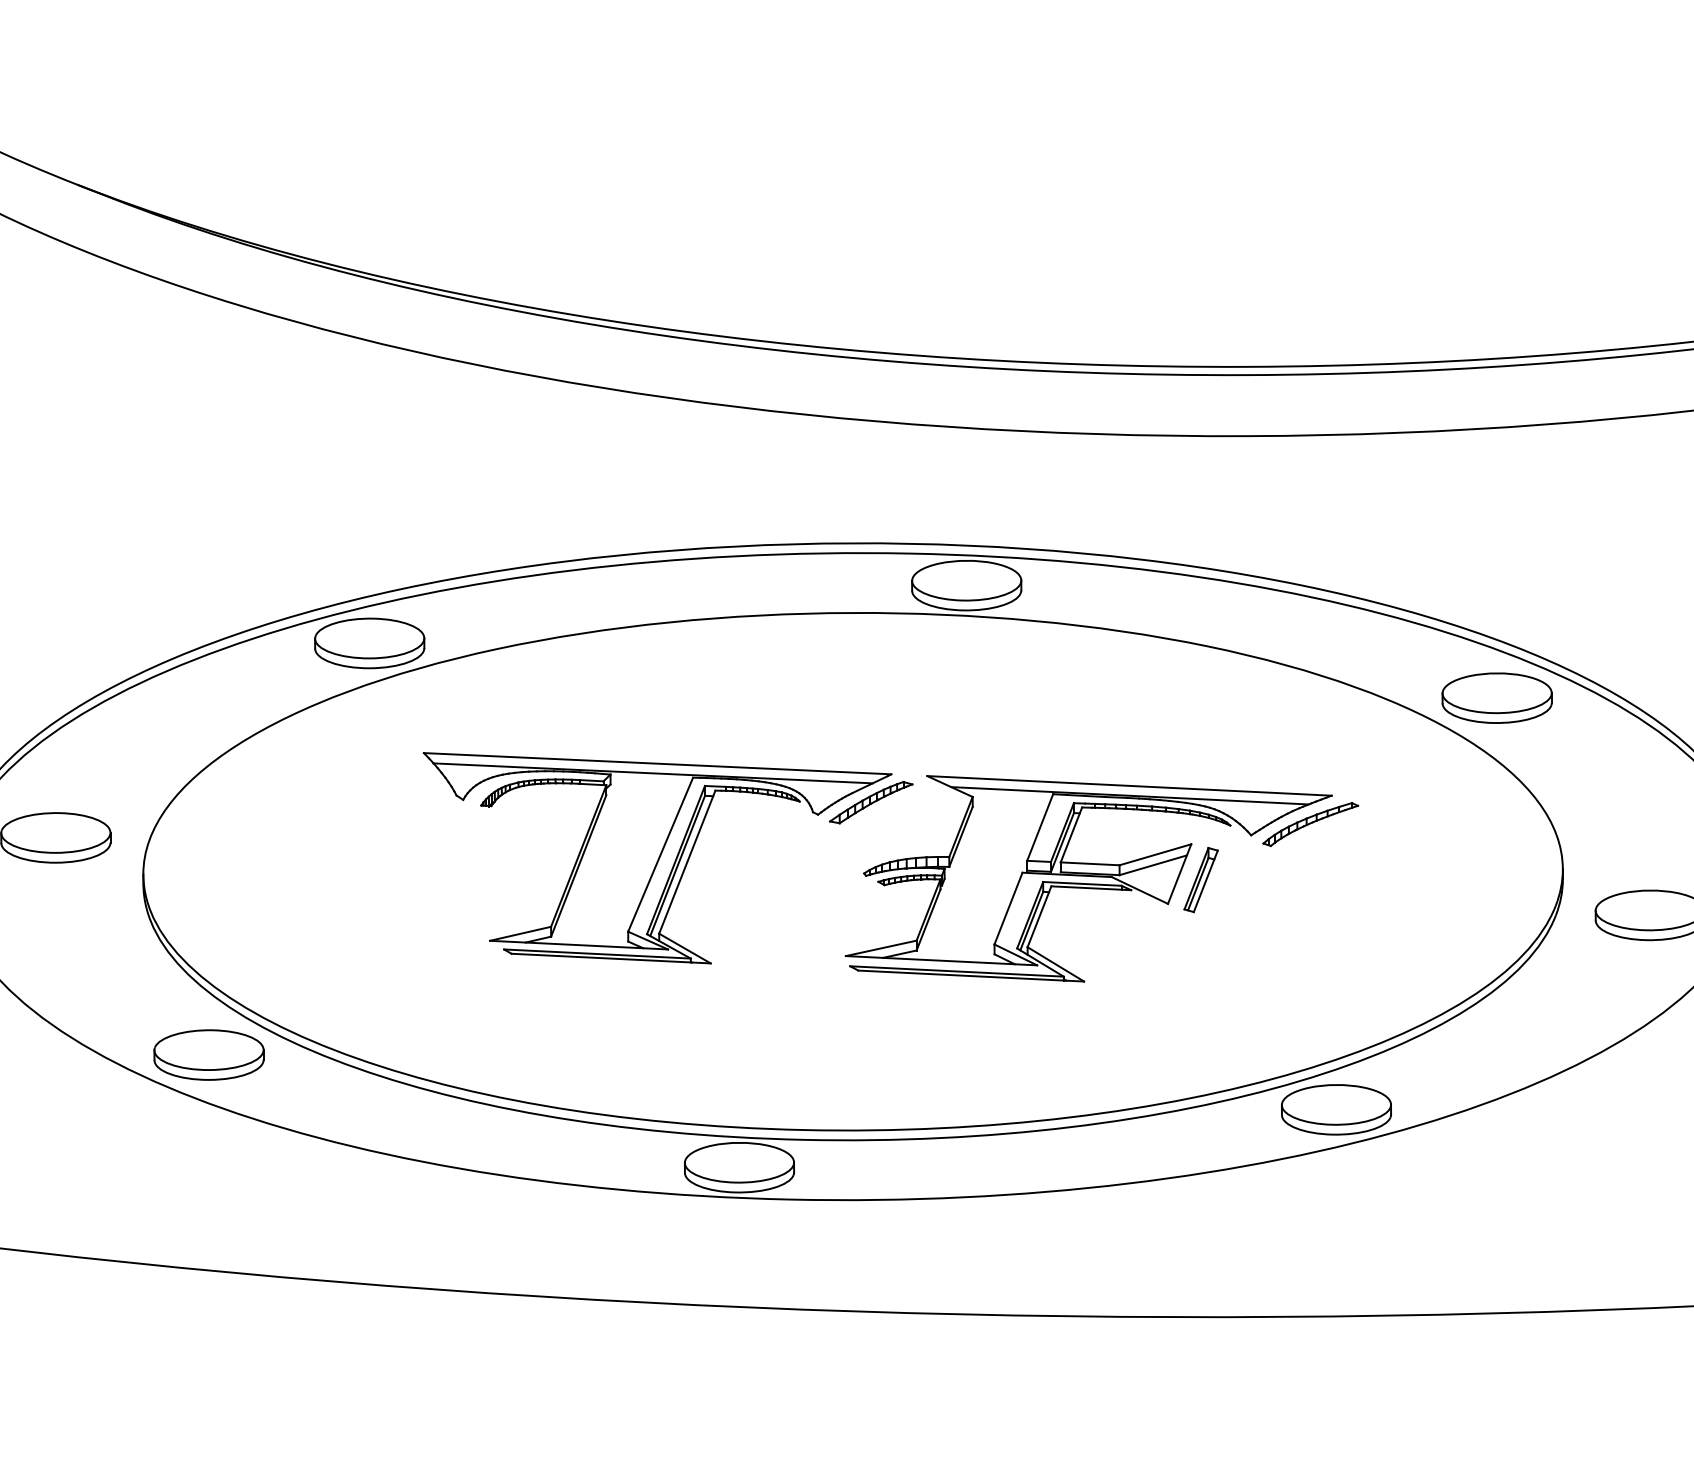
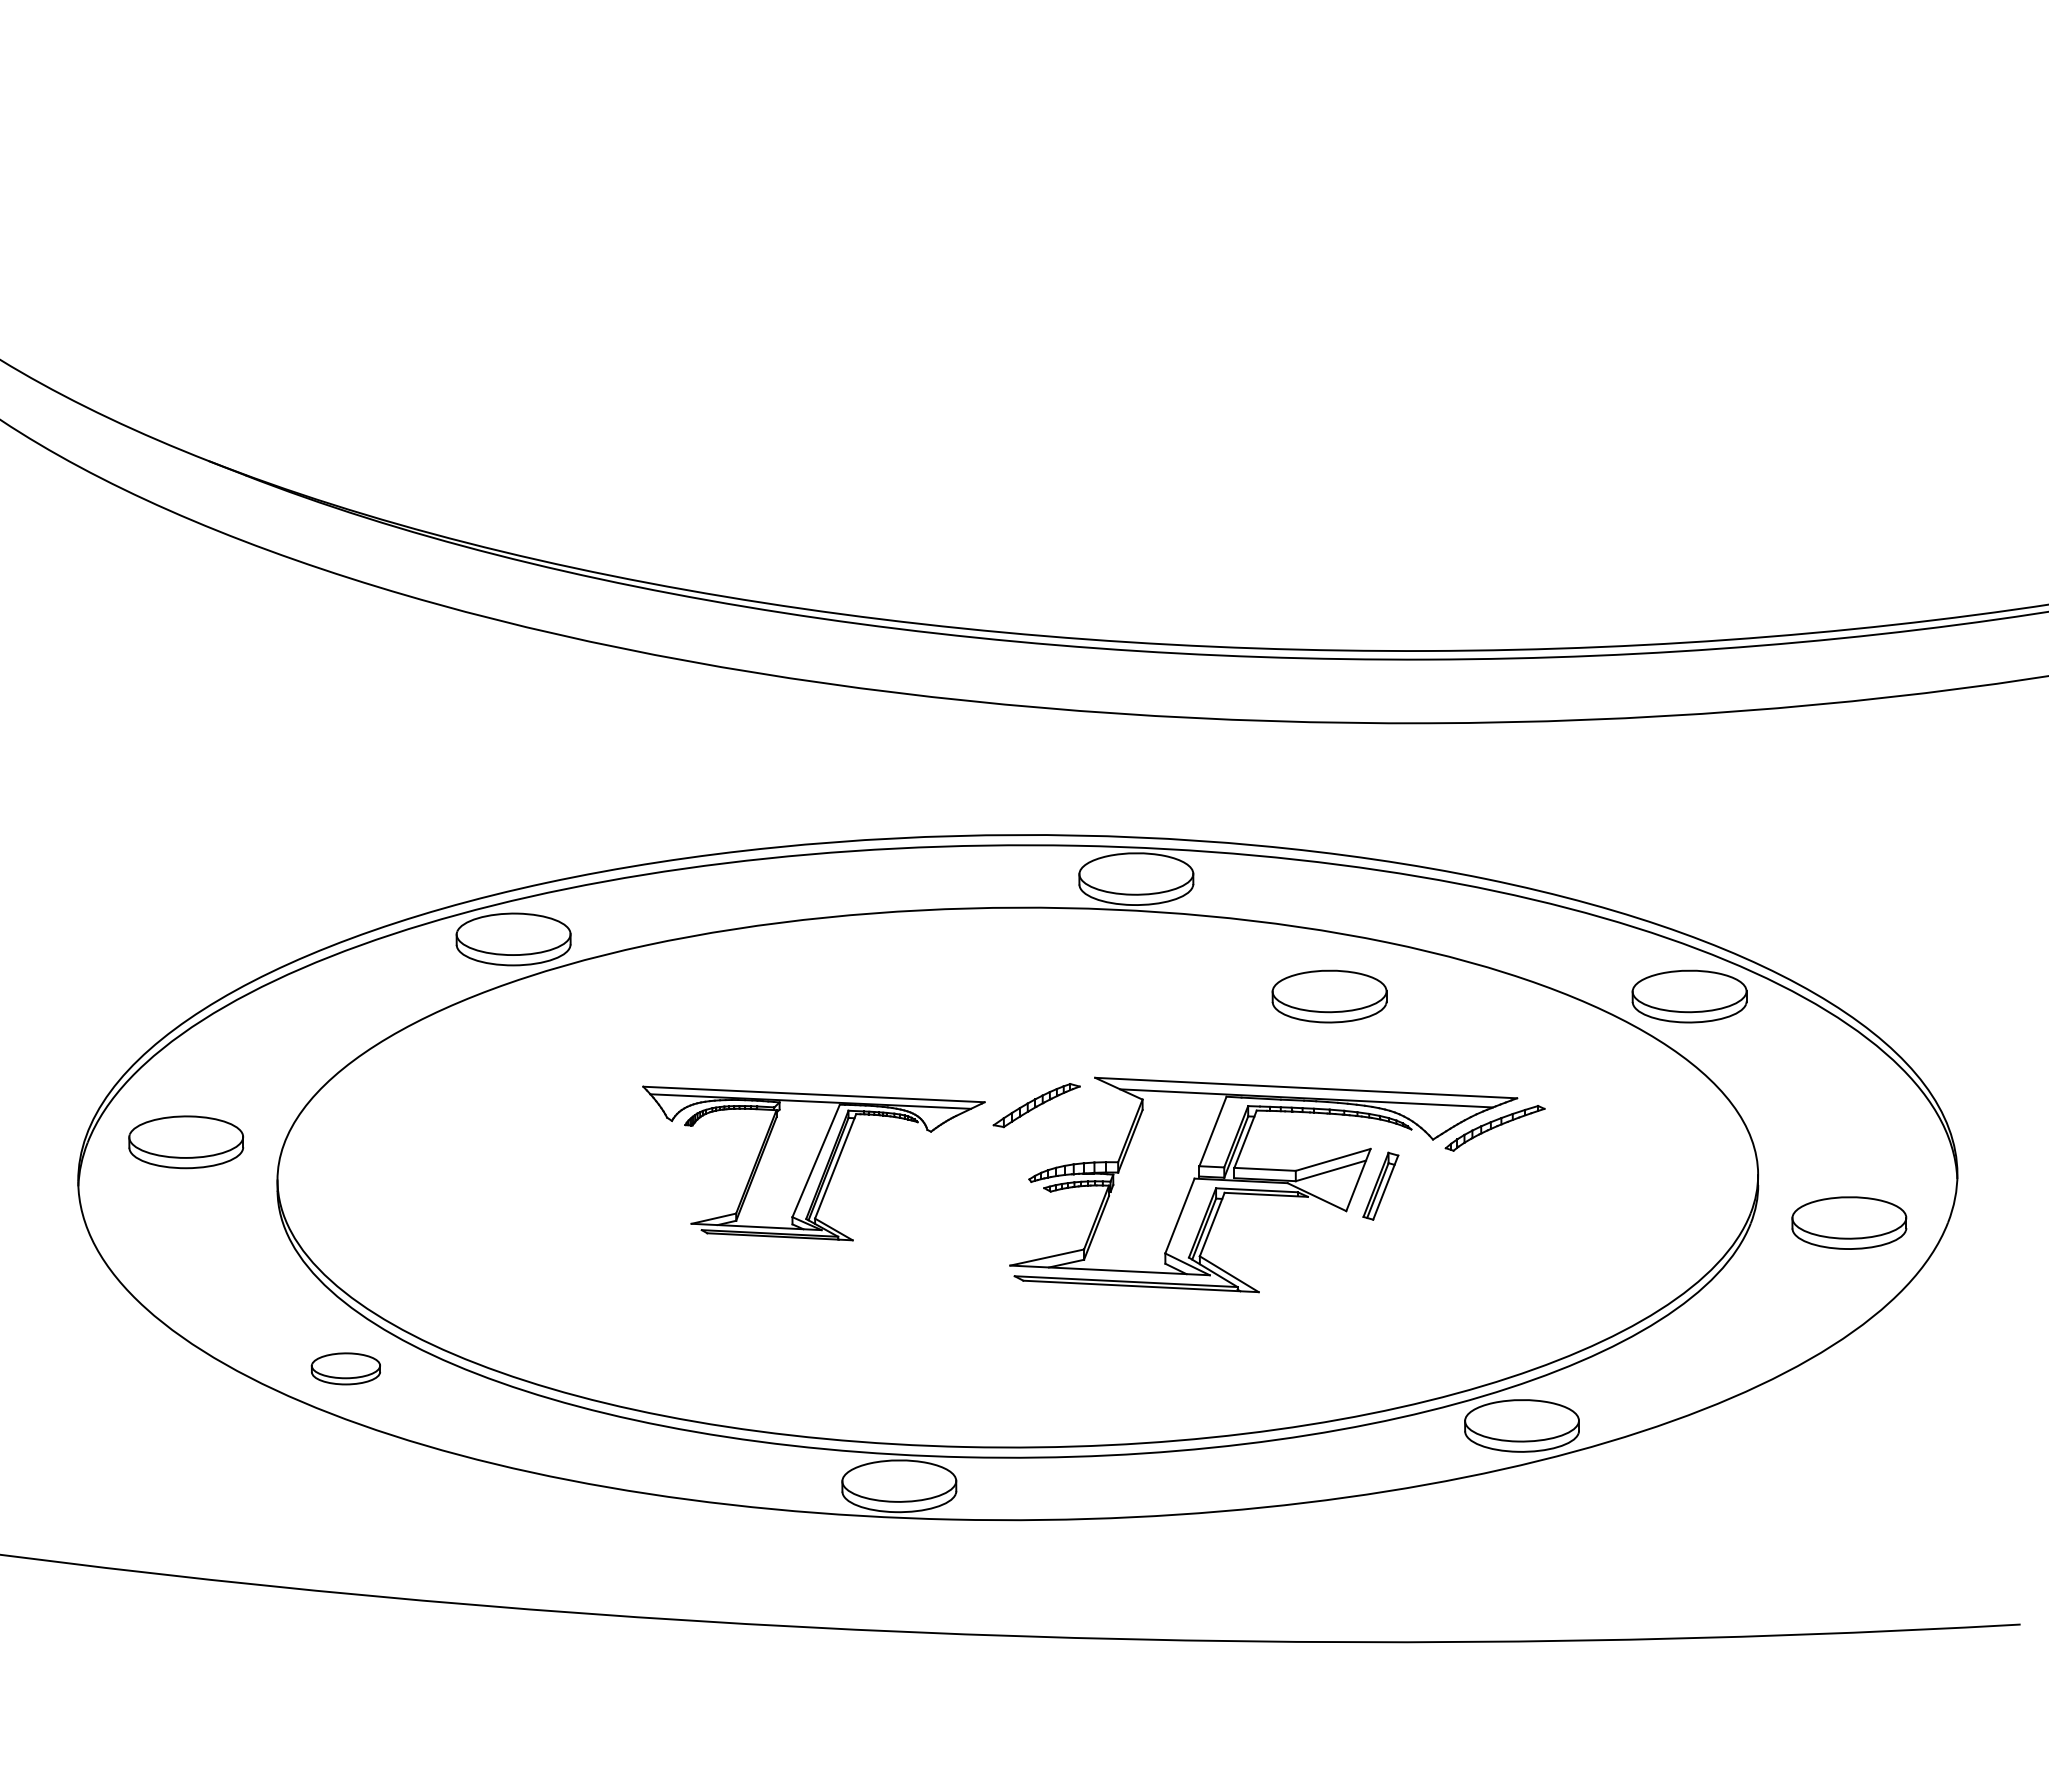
part: (1151, 698) -> (1329, 996), added
part: (657, 858) -> (813, 1163), size x0.7
part: (208, 1054) -> (345, 1368), size x0.6

